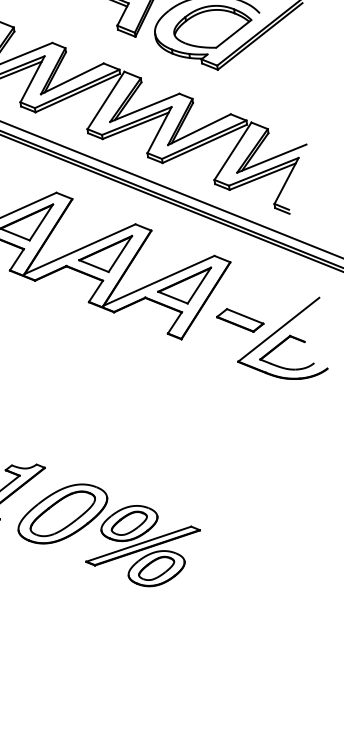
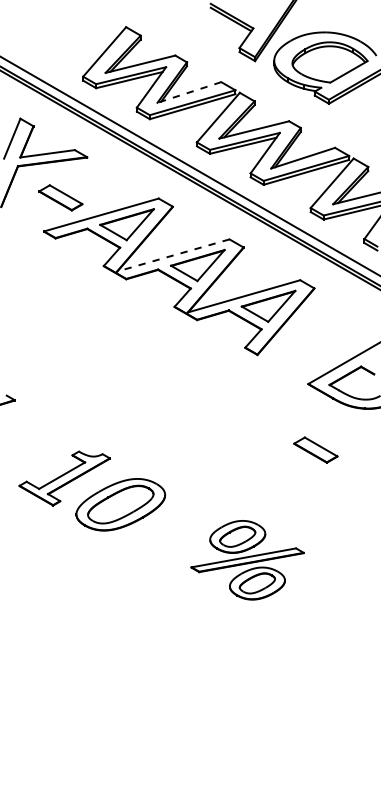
line: (72, 78) -> (189, 92), solid -> dashed
line: (80, 249) -> (173, 255), solid -> dashed
part: (239, 319) -> (315, 449), moved
part: (142, 546) -> (247, 560), moved

